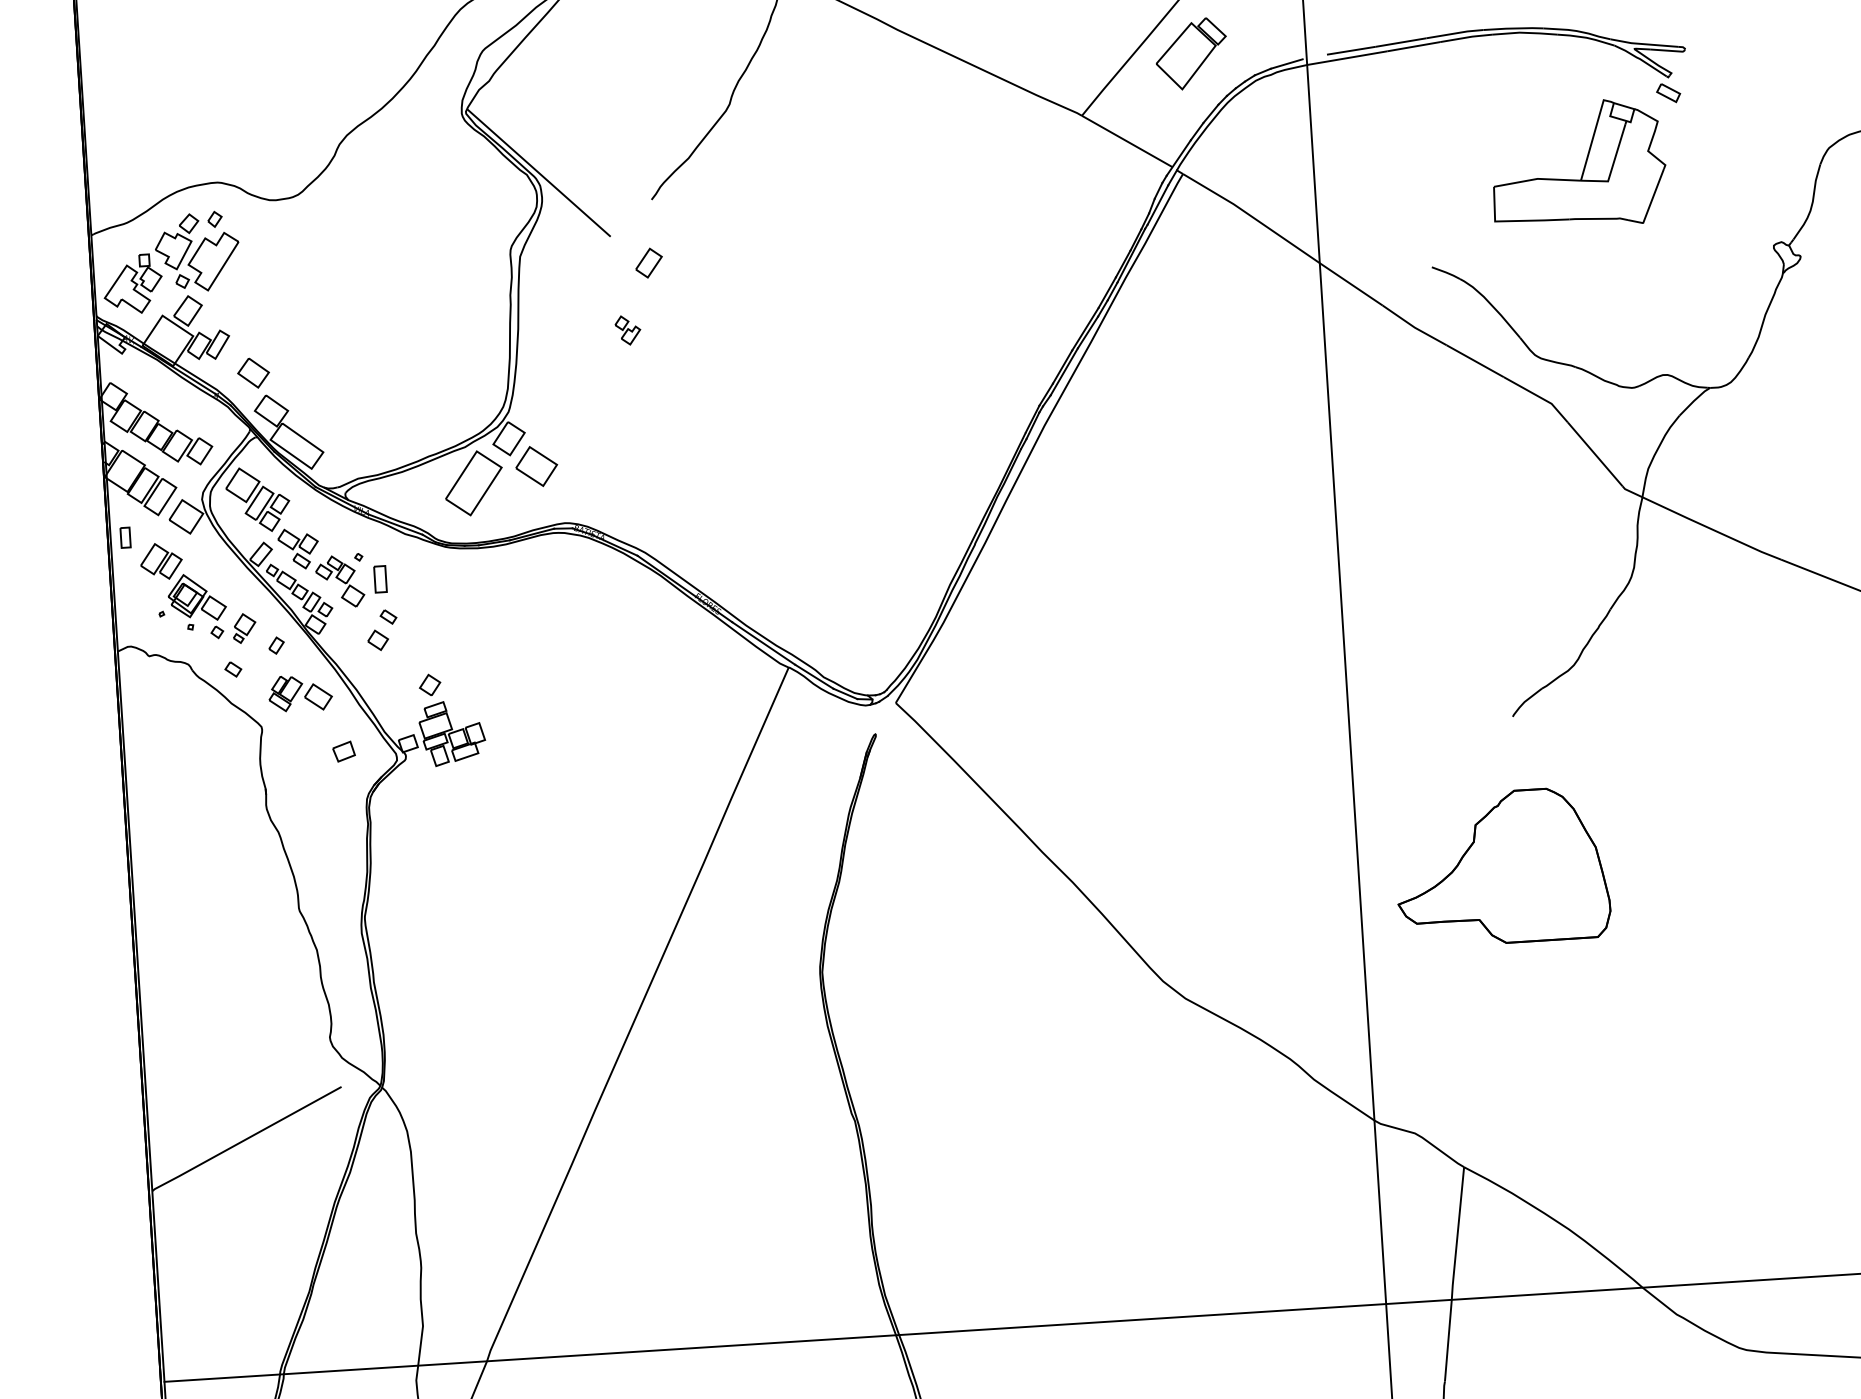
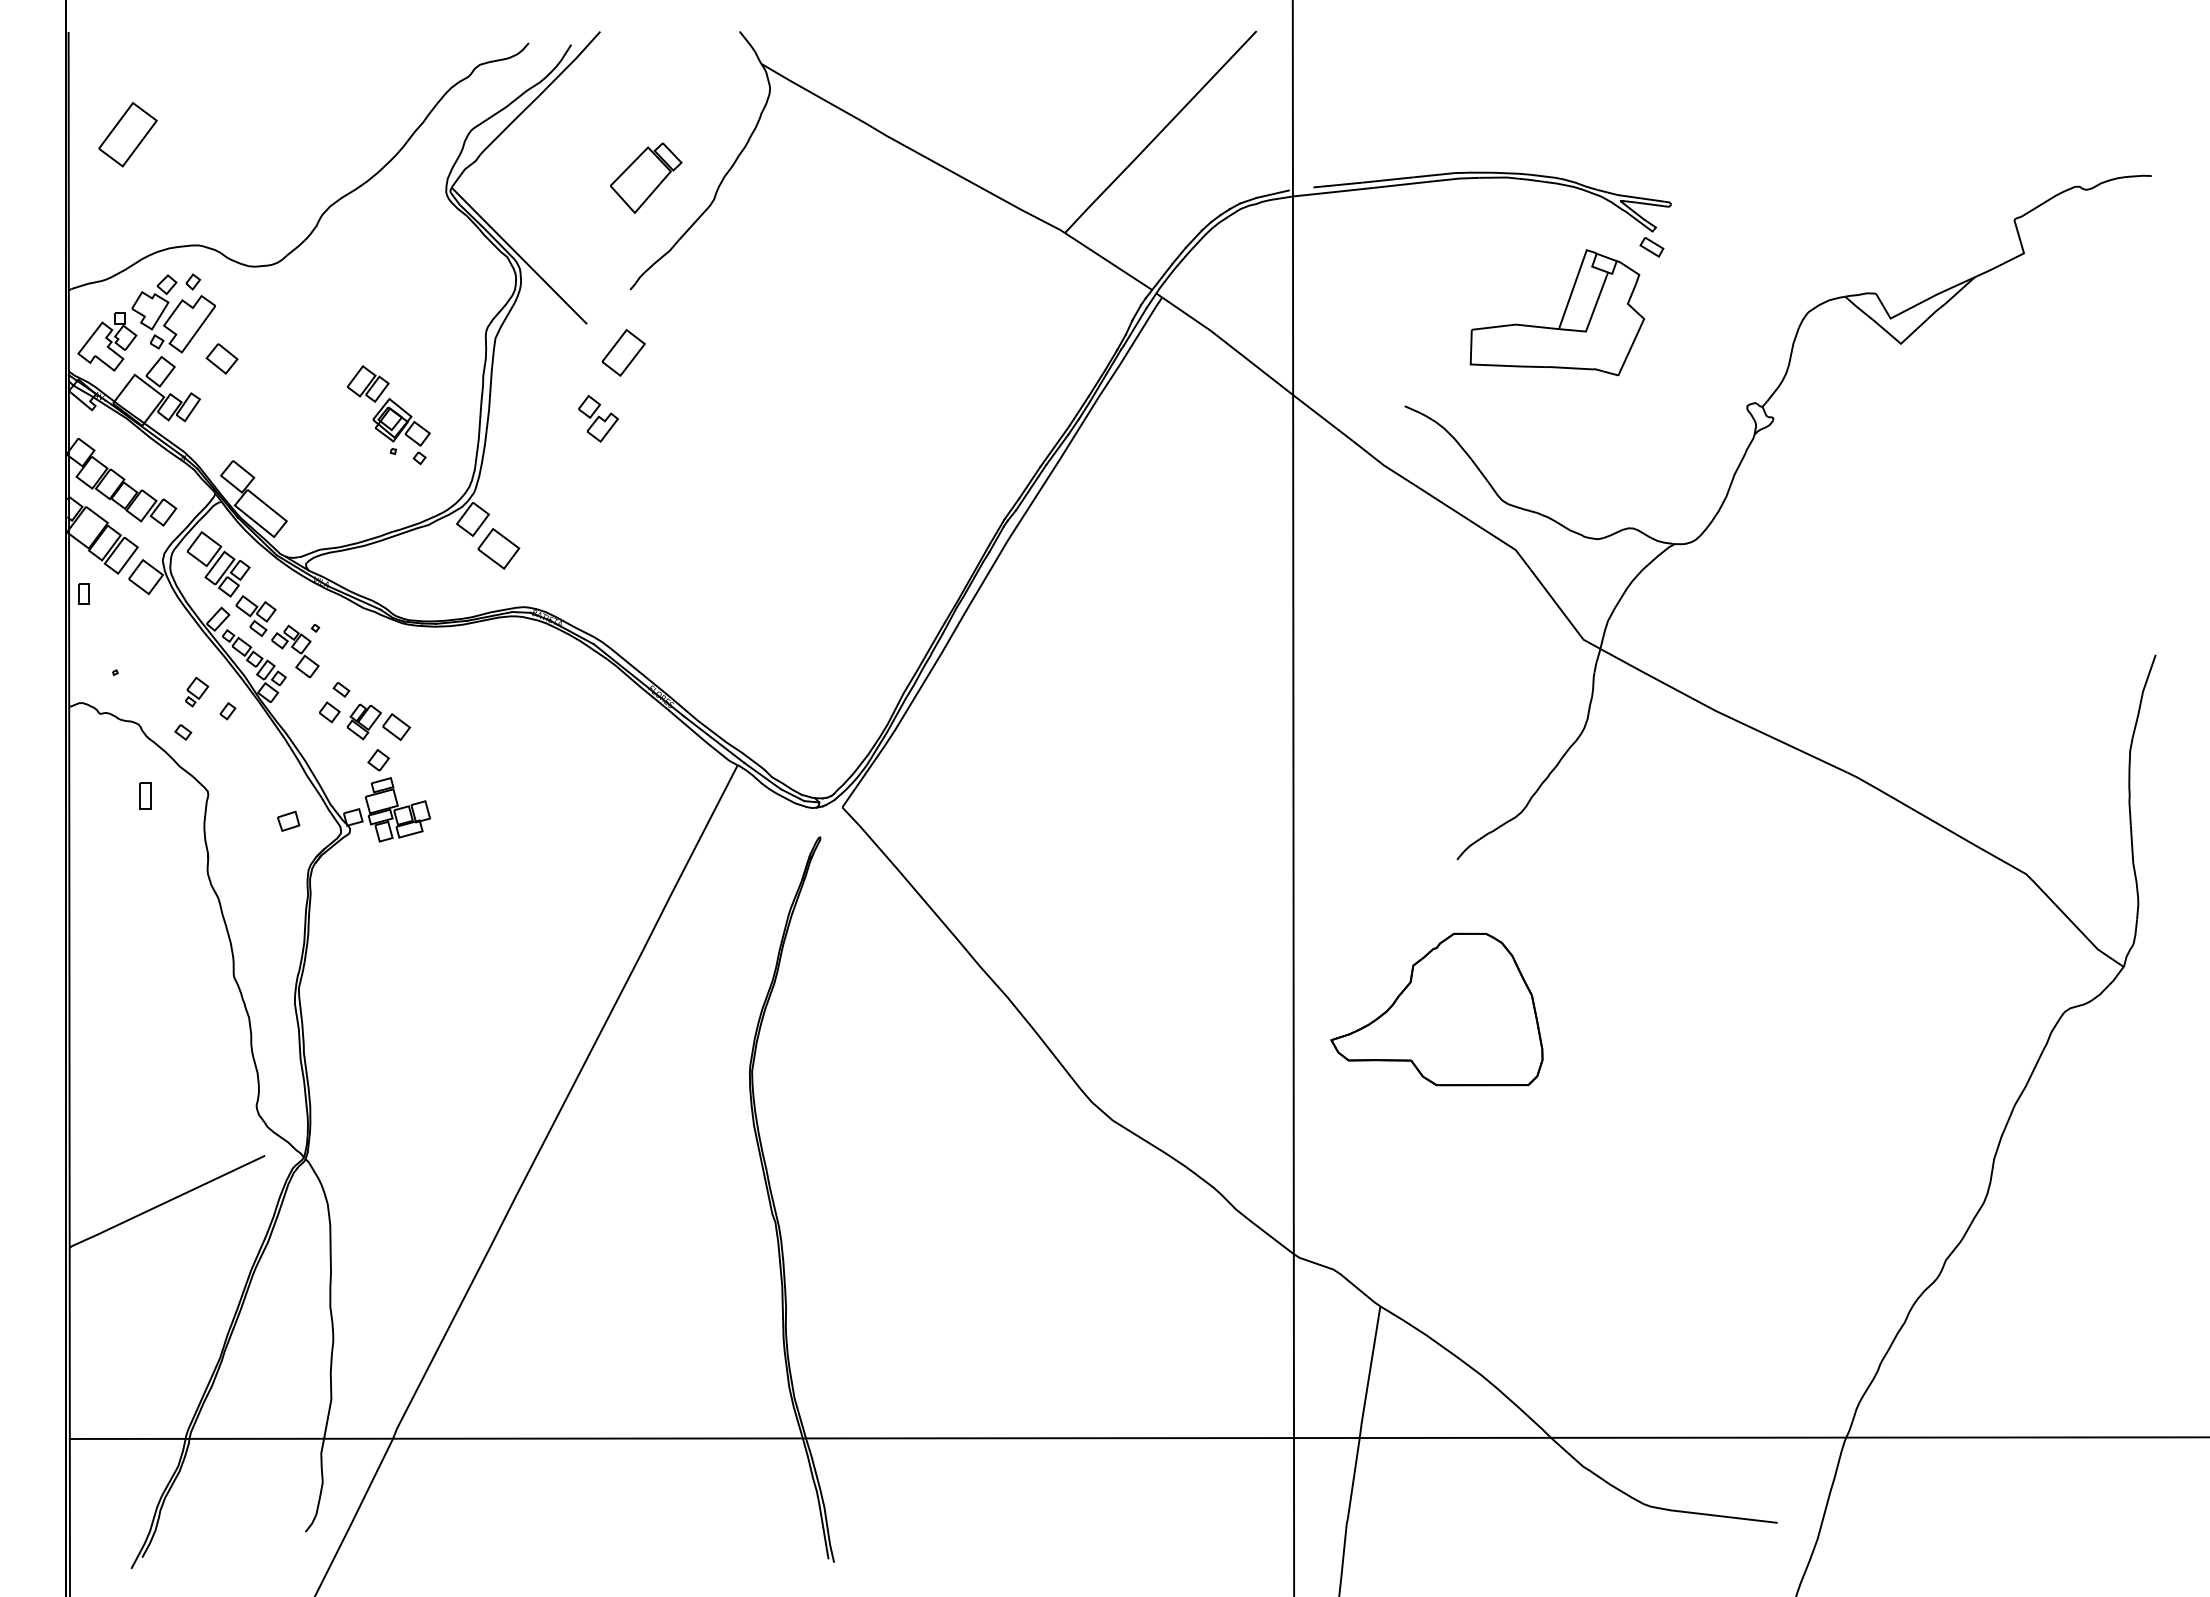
part: (1191, 54) -> (646, 178), moved
part: (648, 262) -> (623, 352), size x1.6
part: (628, 330) -> (598, 418), size x1.6
part: (252, 372) -> (221, 358), moved
part: (473, 483) -> (127, 134), moved
part: (380, 579) -> (145, 795), moved
part: (183, 591) -> (388, 415), moved
part: (300, 692) -> (378, 721), moved

